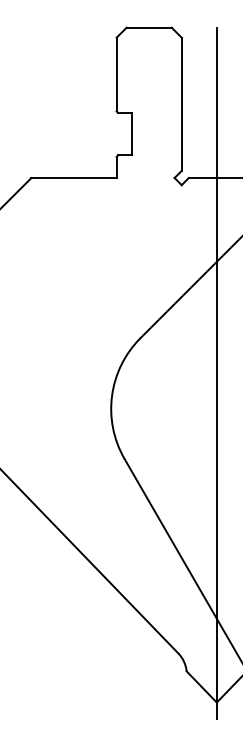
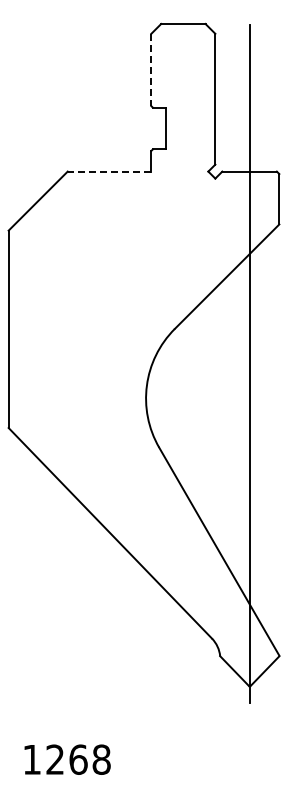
line: (116, 75) -> (151, 70), solid -> dashed
line: (73, 177) -> (109, 171), solid -> dashed

